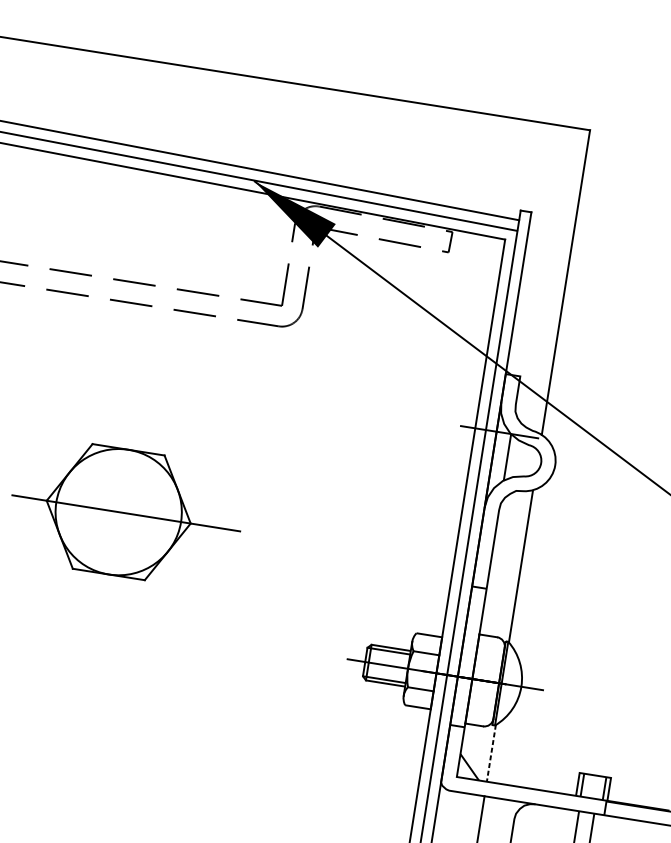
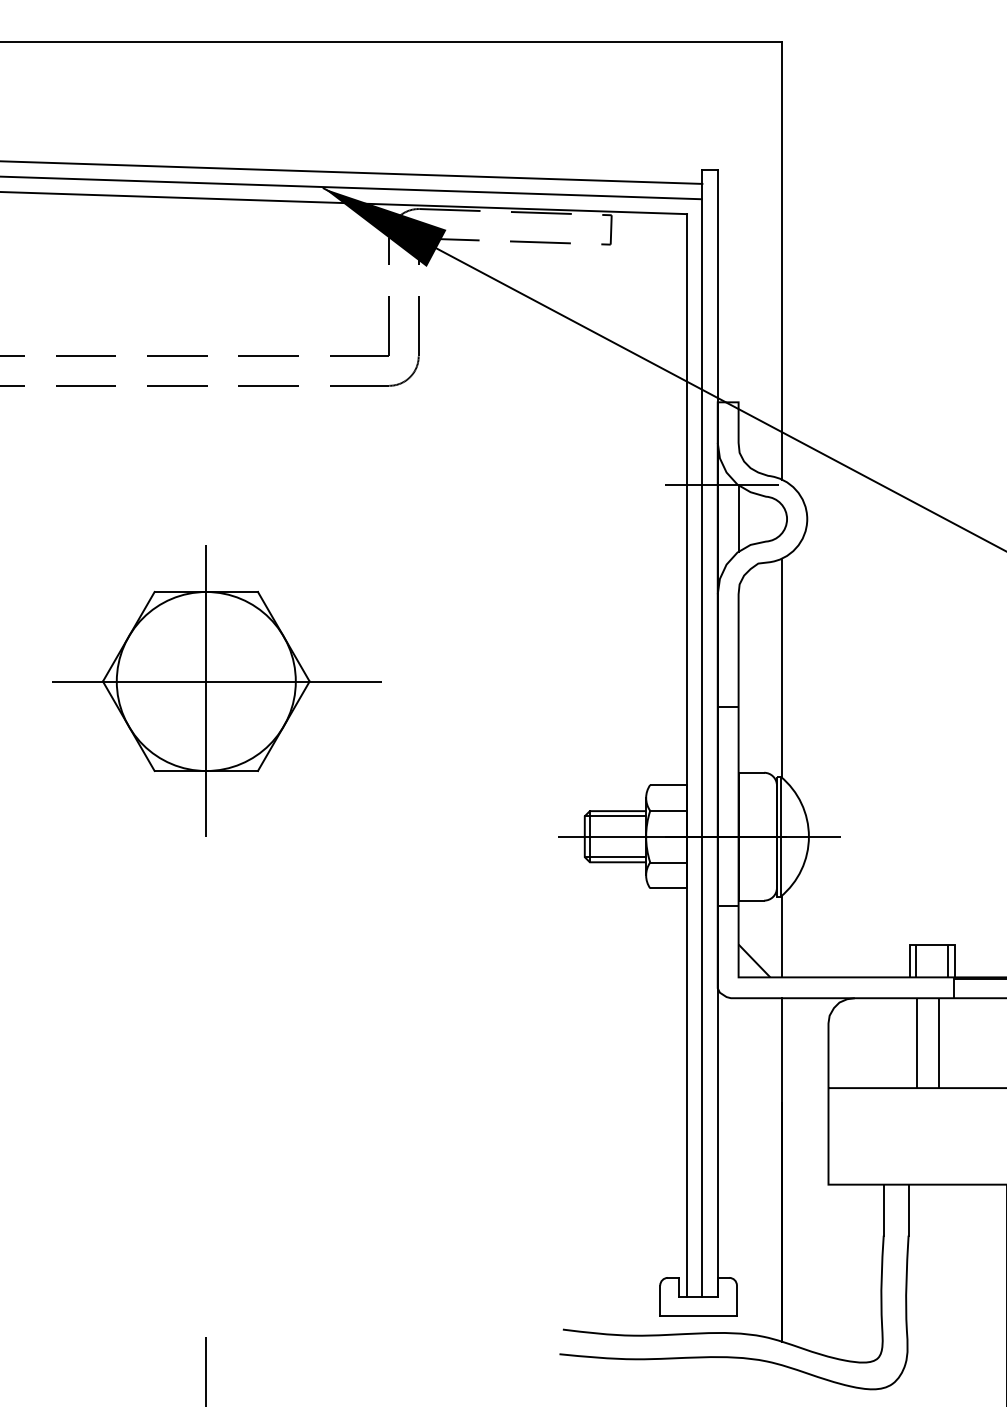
line: (117, 518) -> (206, 690), added
line: (491, 753) -> (781, 936), dashed -> solid

